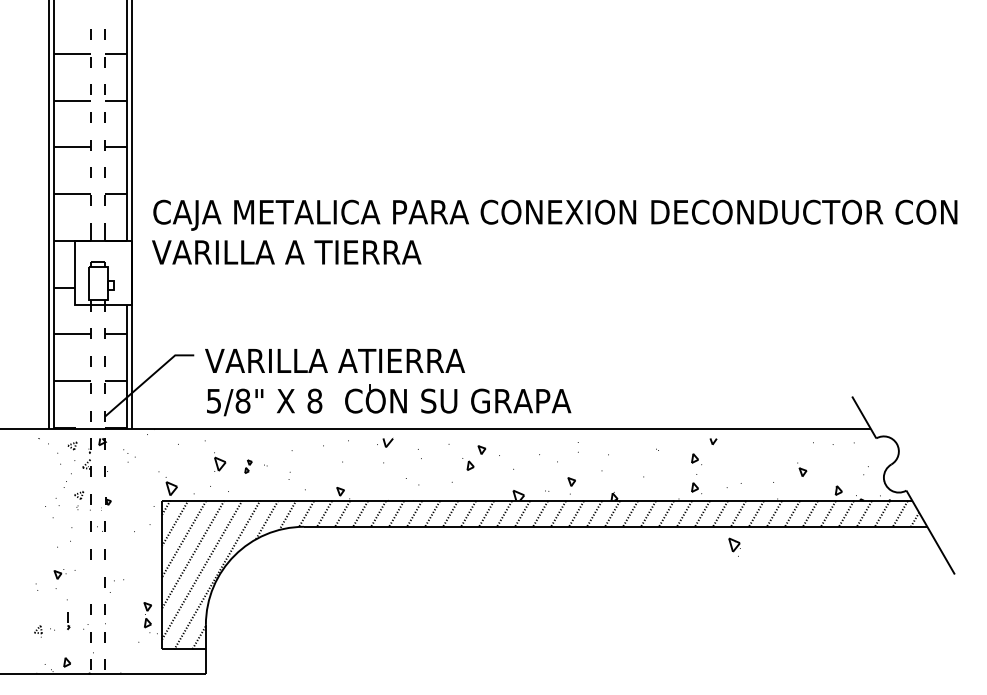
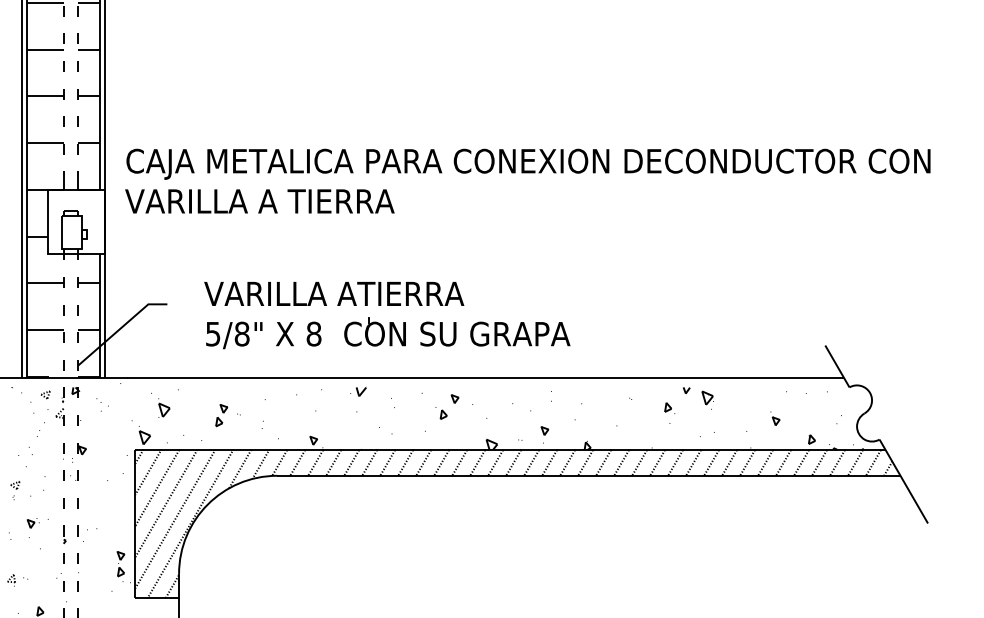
part: (390, 389) -> (389, 322), moved
part: (220, 461) -> (164, 407), moved
part: (248, 466) -> (221, 415), size x1.67
part: (696, 488) -> (669, 437), removed
part: (79, 500) -> (15, 490), moved
part: (106, 503) -> (79, 452), size x1.43
part: (734, 546) -> (707, 399), moved
part: (68, 621) -> (64, 535), moved

